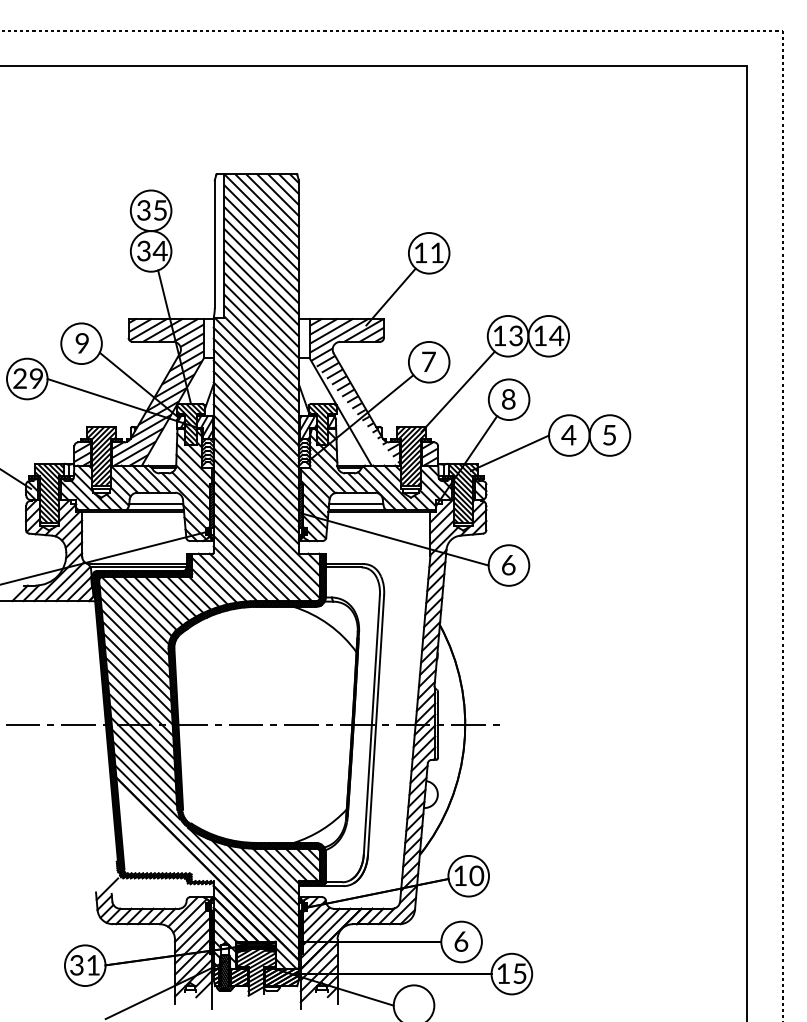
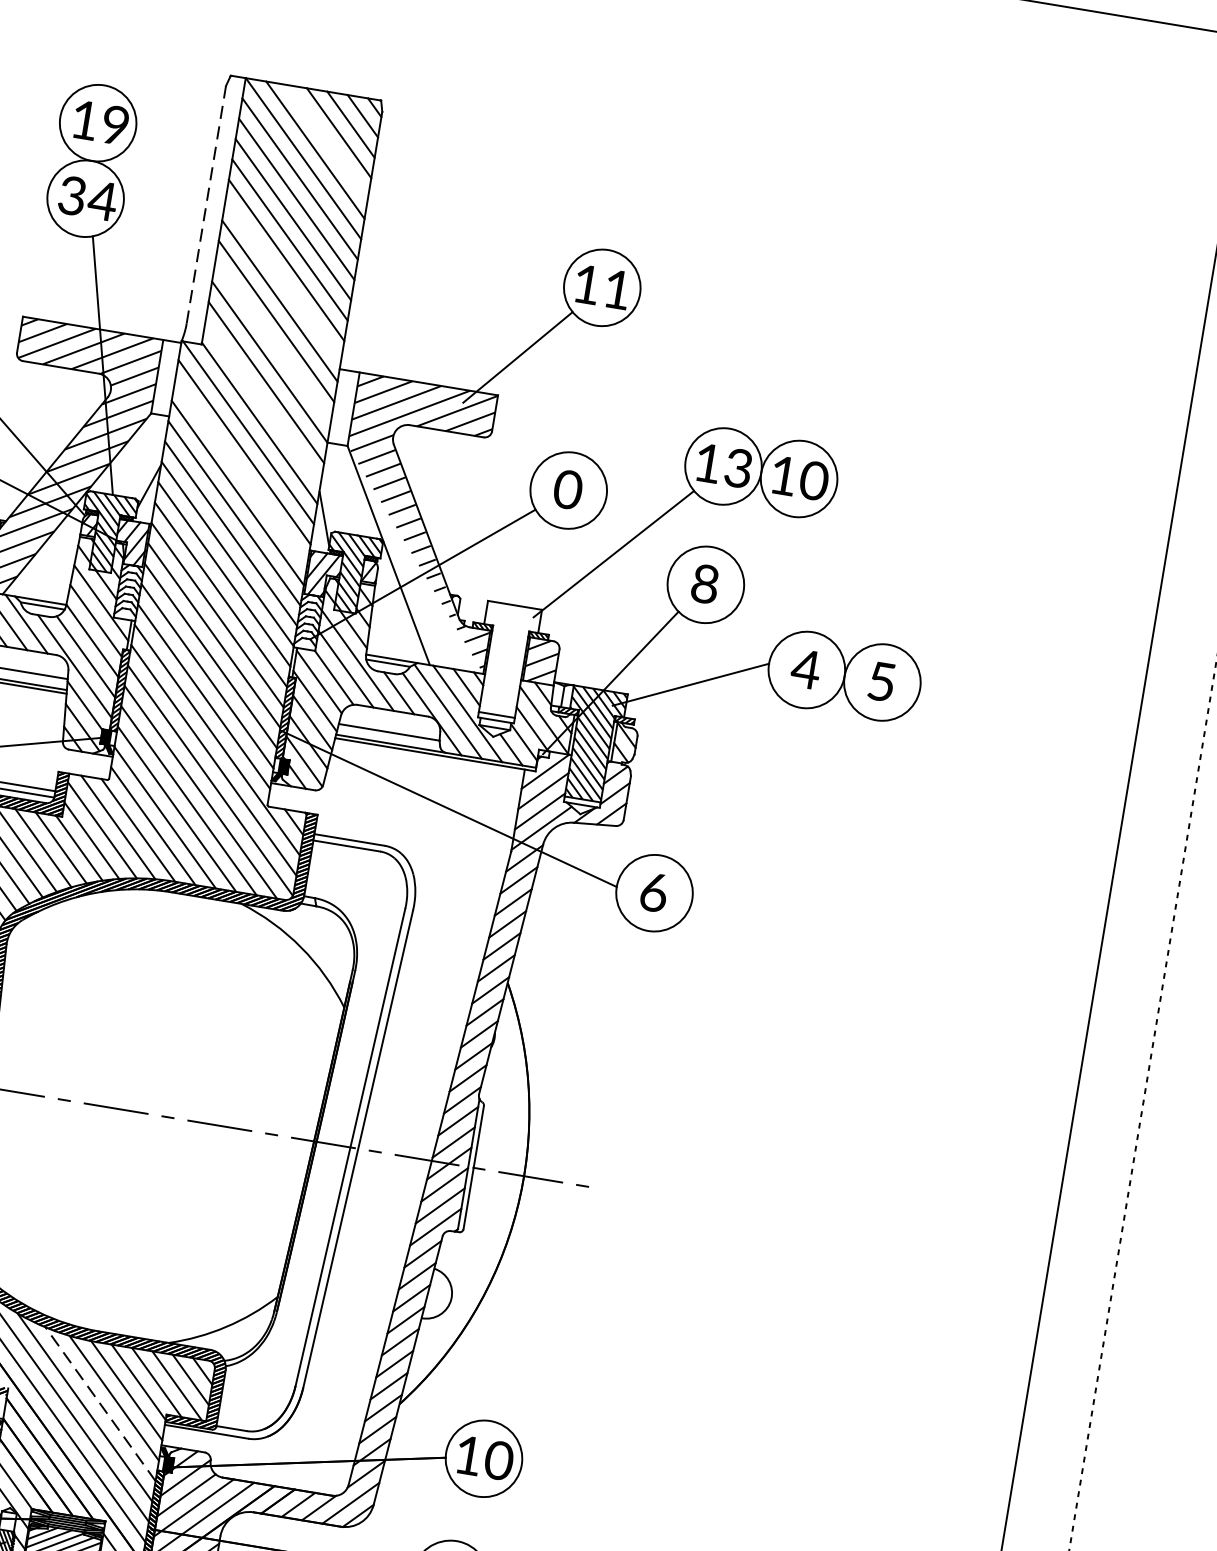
line: (272, 200) -> (327, 141), removed
text: (151, 210) -> (98, 122), 35 -> 19
line: (214, 244) -> (205, 205), solid -> dashed
line: (261, 277) -> (282, 281), removed
line: (261, 309) -> (273, 340), removed
text: (556, 335) -> (813, 479), 14 -> 10
line: (261, 342) -> (262, 402), removed
text: (428, 361) -> (567, 488), 7 -> 0
line: (255, 380) -> (240, 470), removed
hatch: (410, 456) -> (504, 660), removed
line: (263, 880) -> (100, 1403), solid -> dashed

